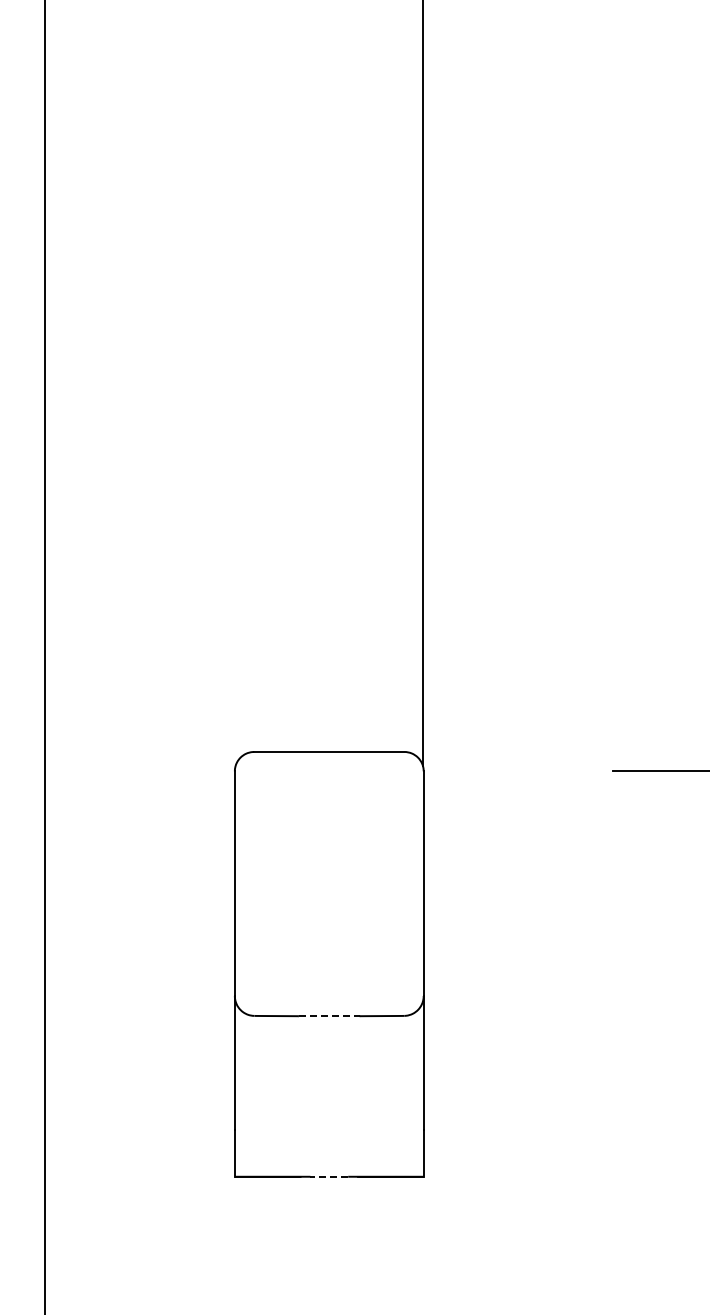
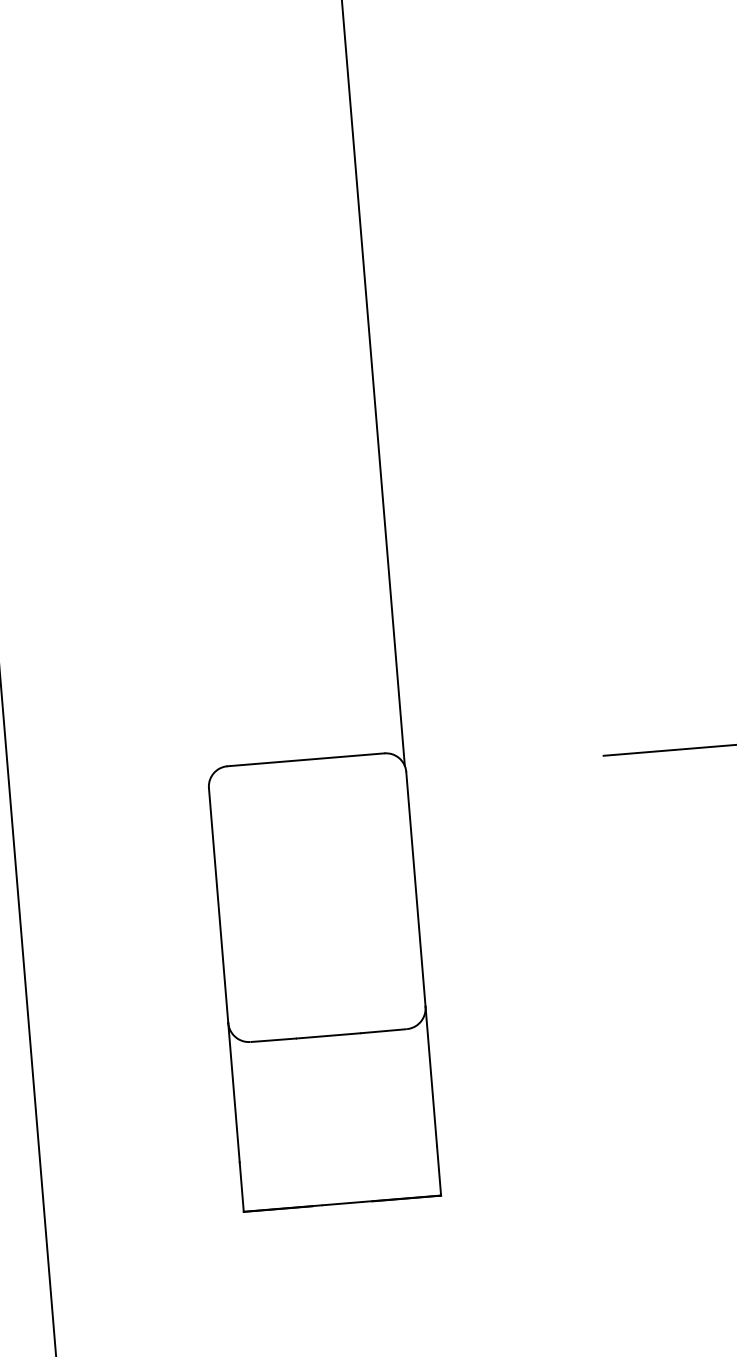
line: (329, 1016) -> (328, 1036), dashed -> solid
line: (329, 1176) -> (342, 1203), dashed -> solid

